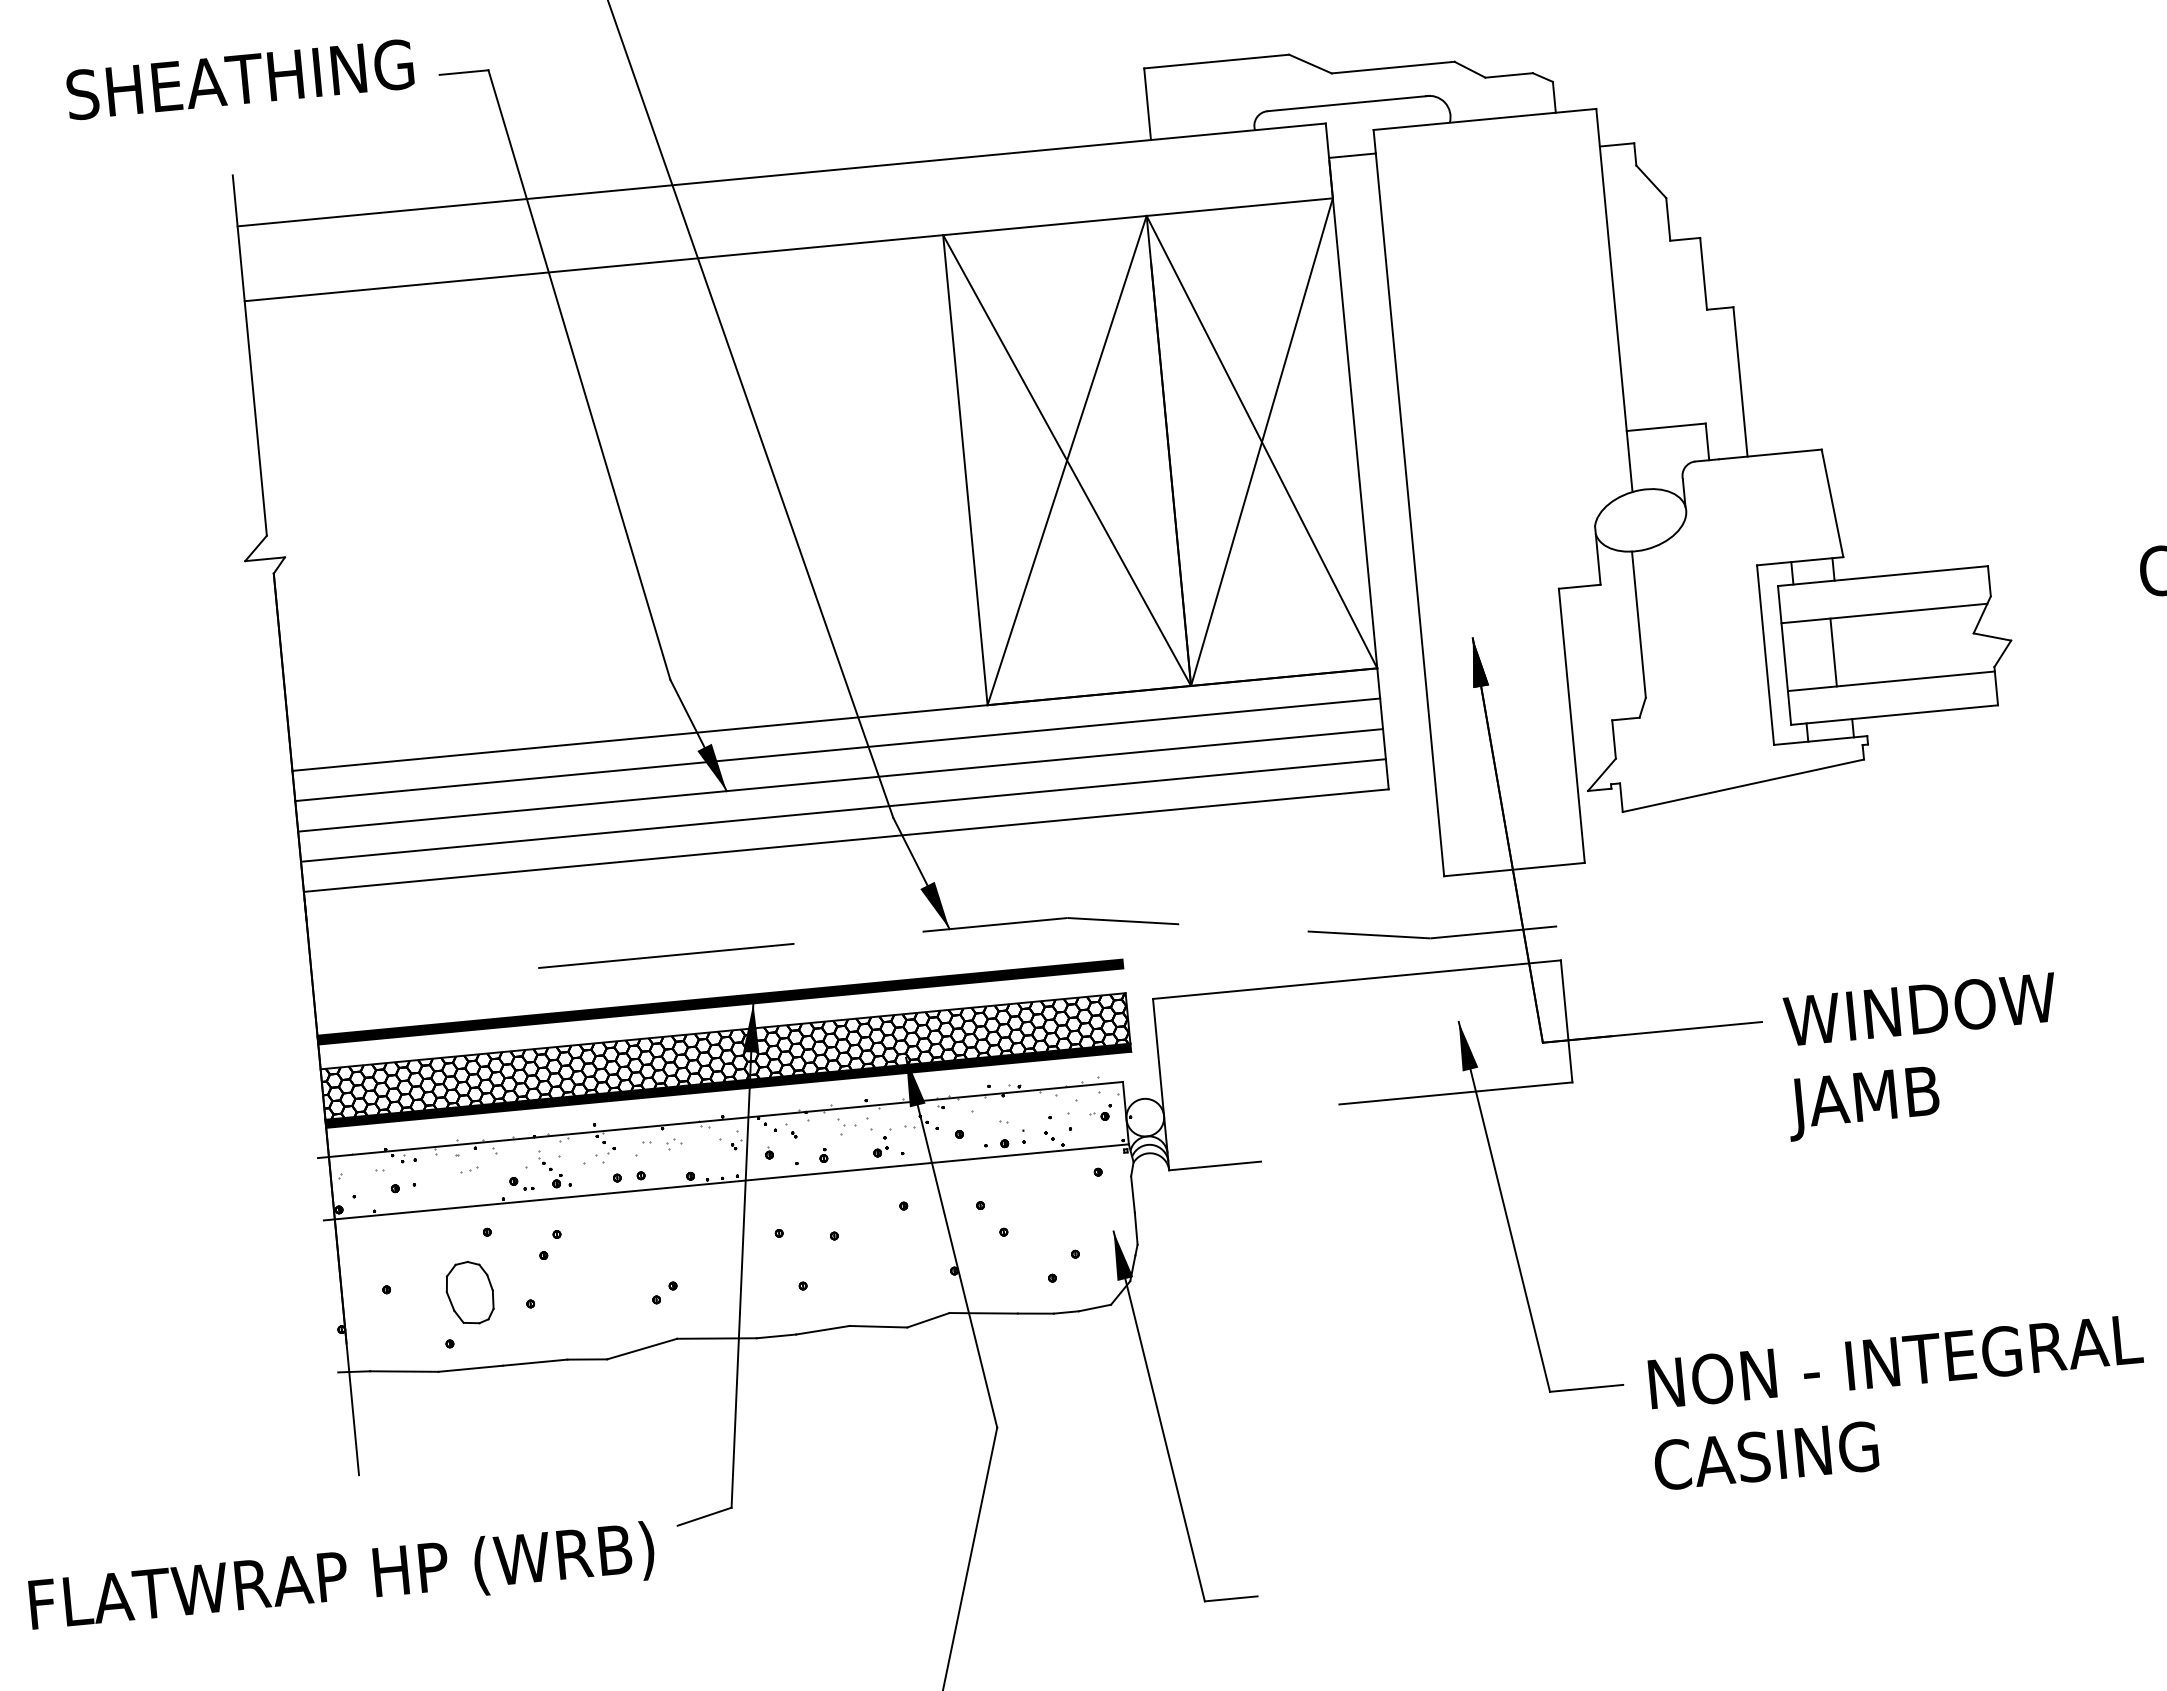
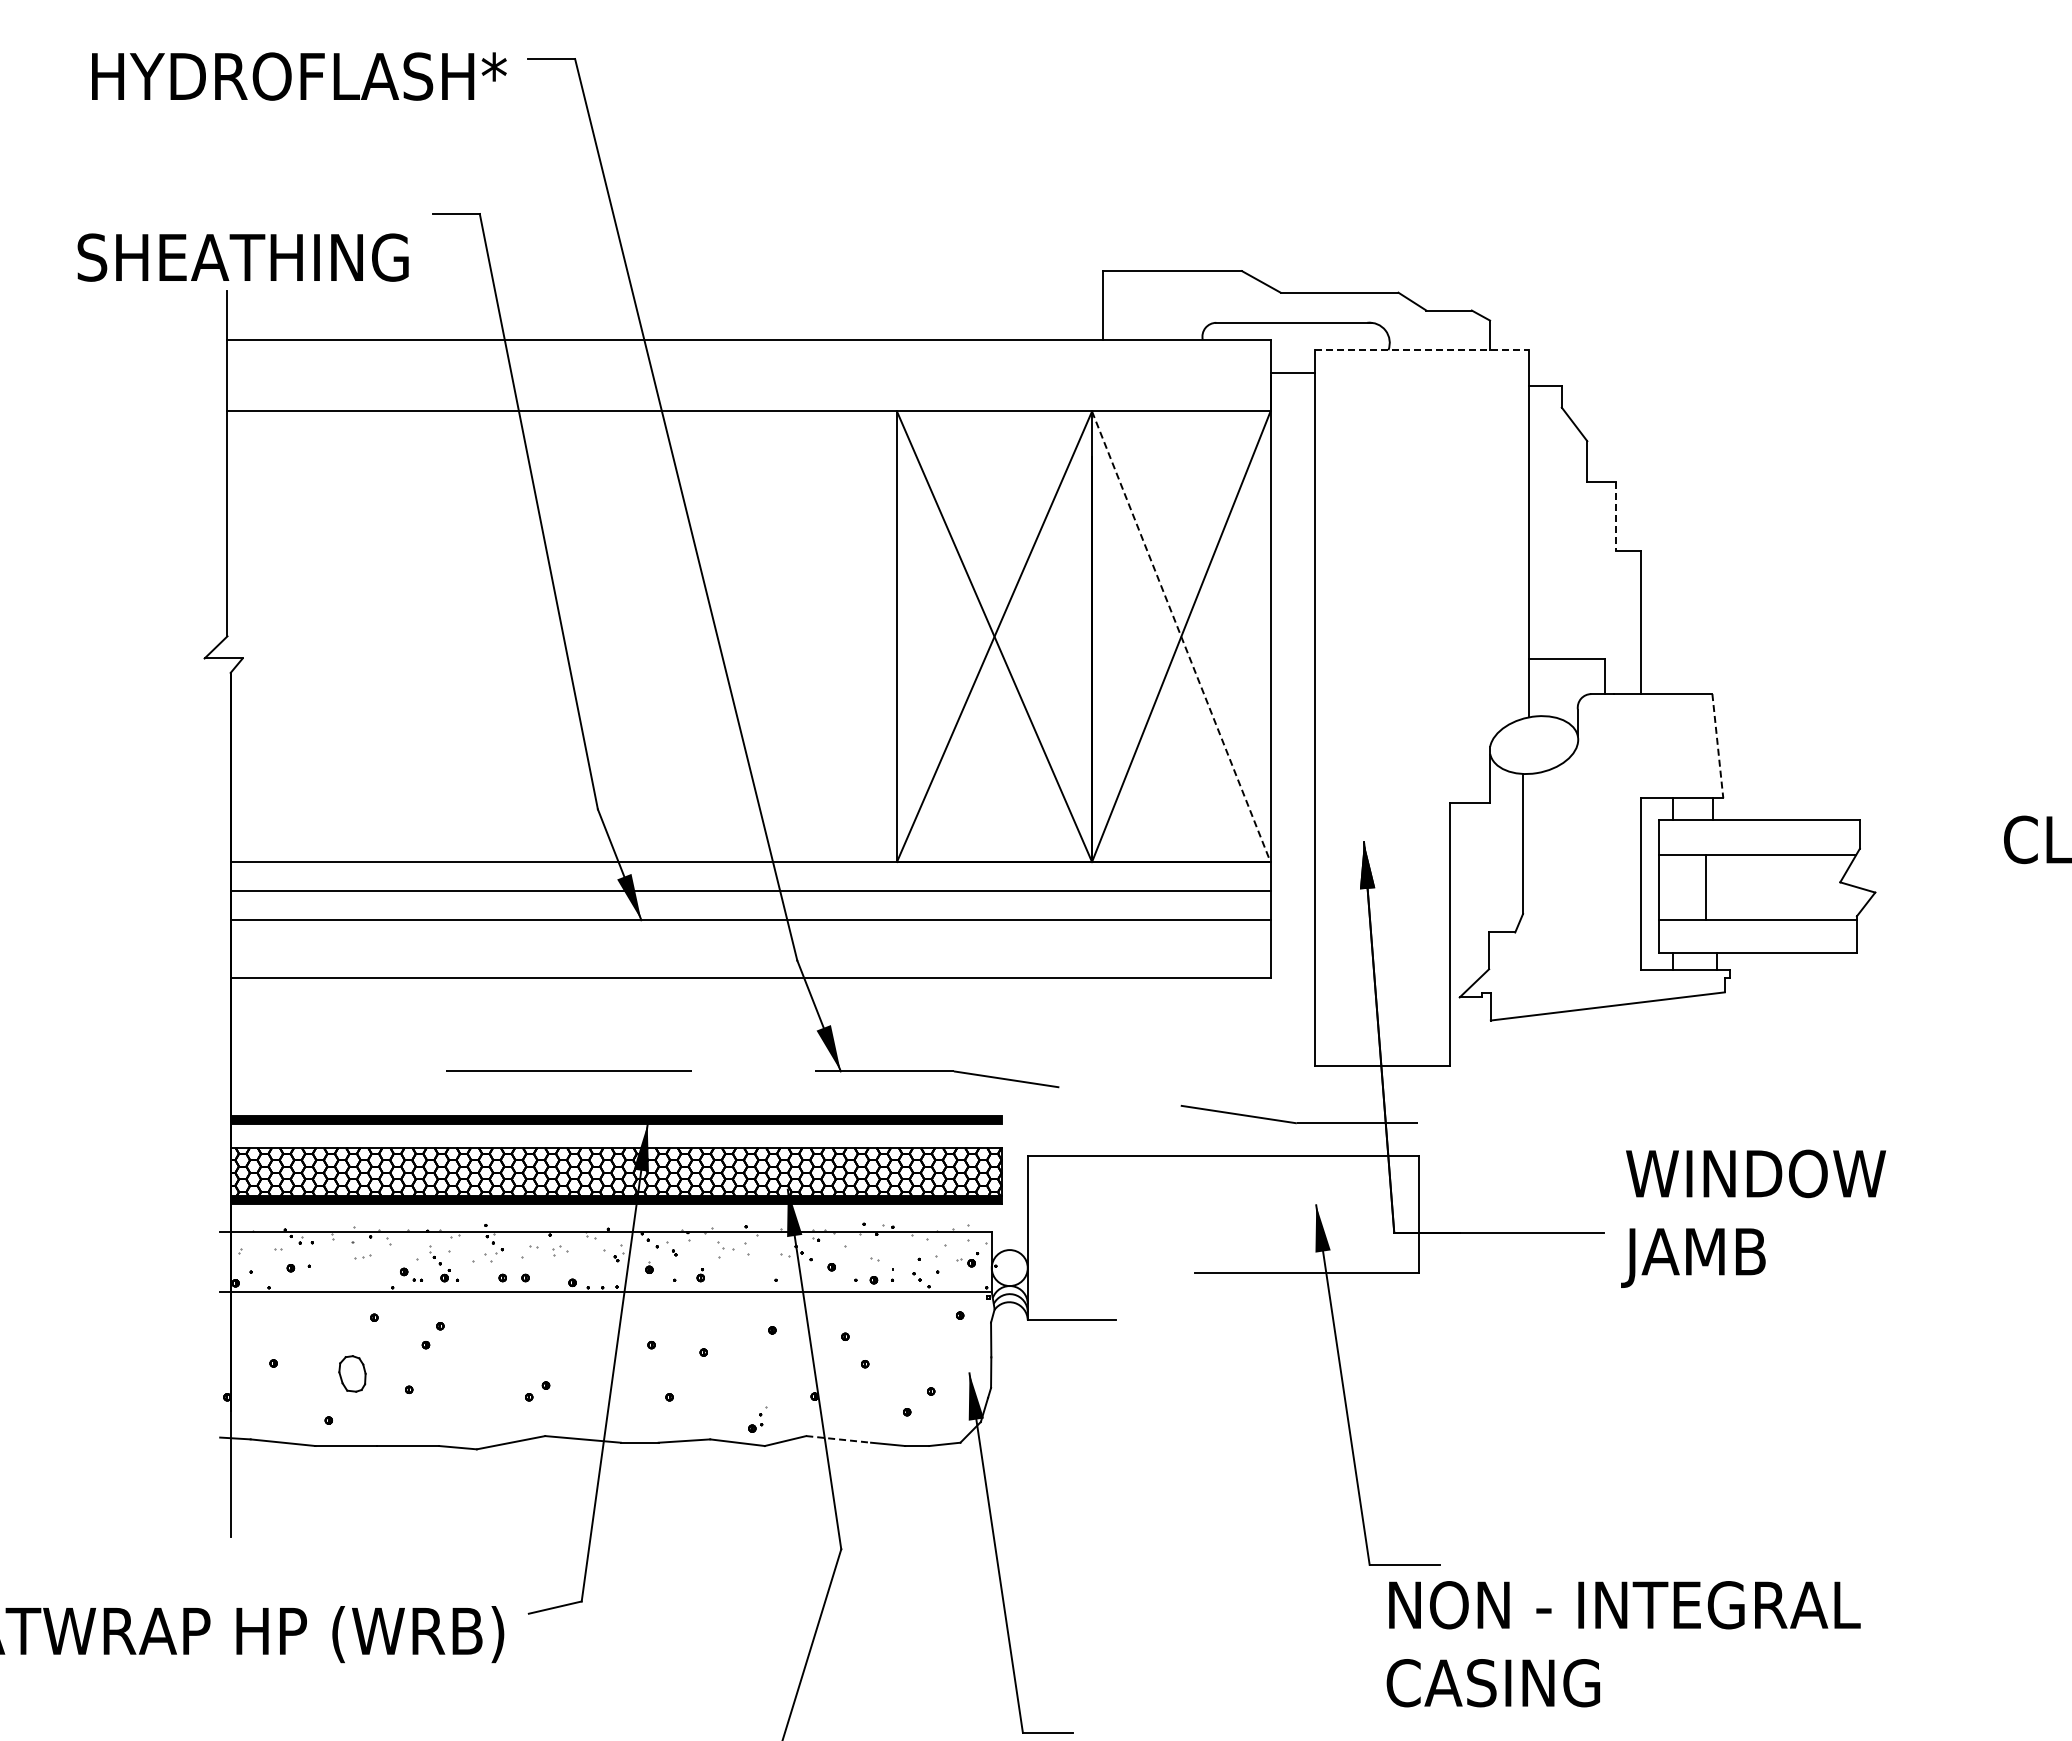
text: (239, 79) -> (242, 257), moved
line: (1485, 119) -> (1422, 350), solid -> dashed
line: (1703, 274) -> (1615, 517), solid -> dashed
line: (1262, 442) -> (1181, 637), solid -> dashed
line: (1832, 503) -> (1717, 746), solid -> dashed
line: (843, 810) -> (750, 949), removed
text: (1922, 1056) -> (1753, 1218), moved
part: (882, 1143) -> (757, 1419), moved
part: (469, 1292) -> (352, 1373), size x0.6
line: (983, 1313) -> (838, 1439), solid -> dashed
text: (1898, 1402) -> (1623, 1644), moved

